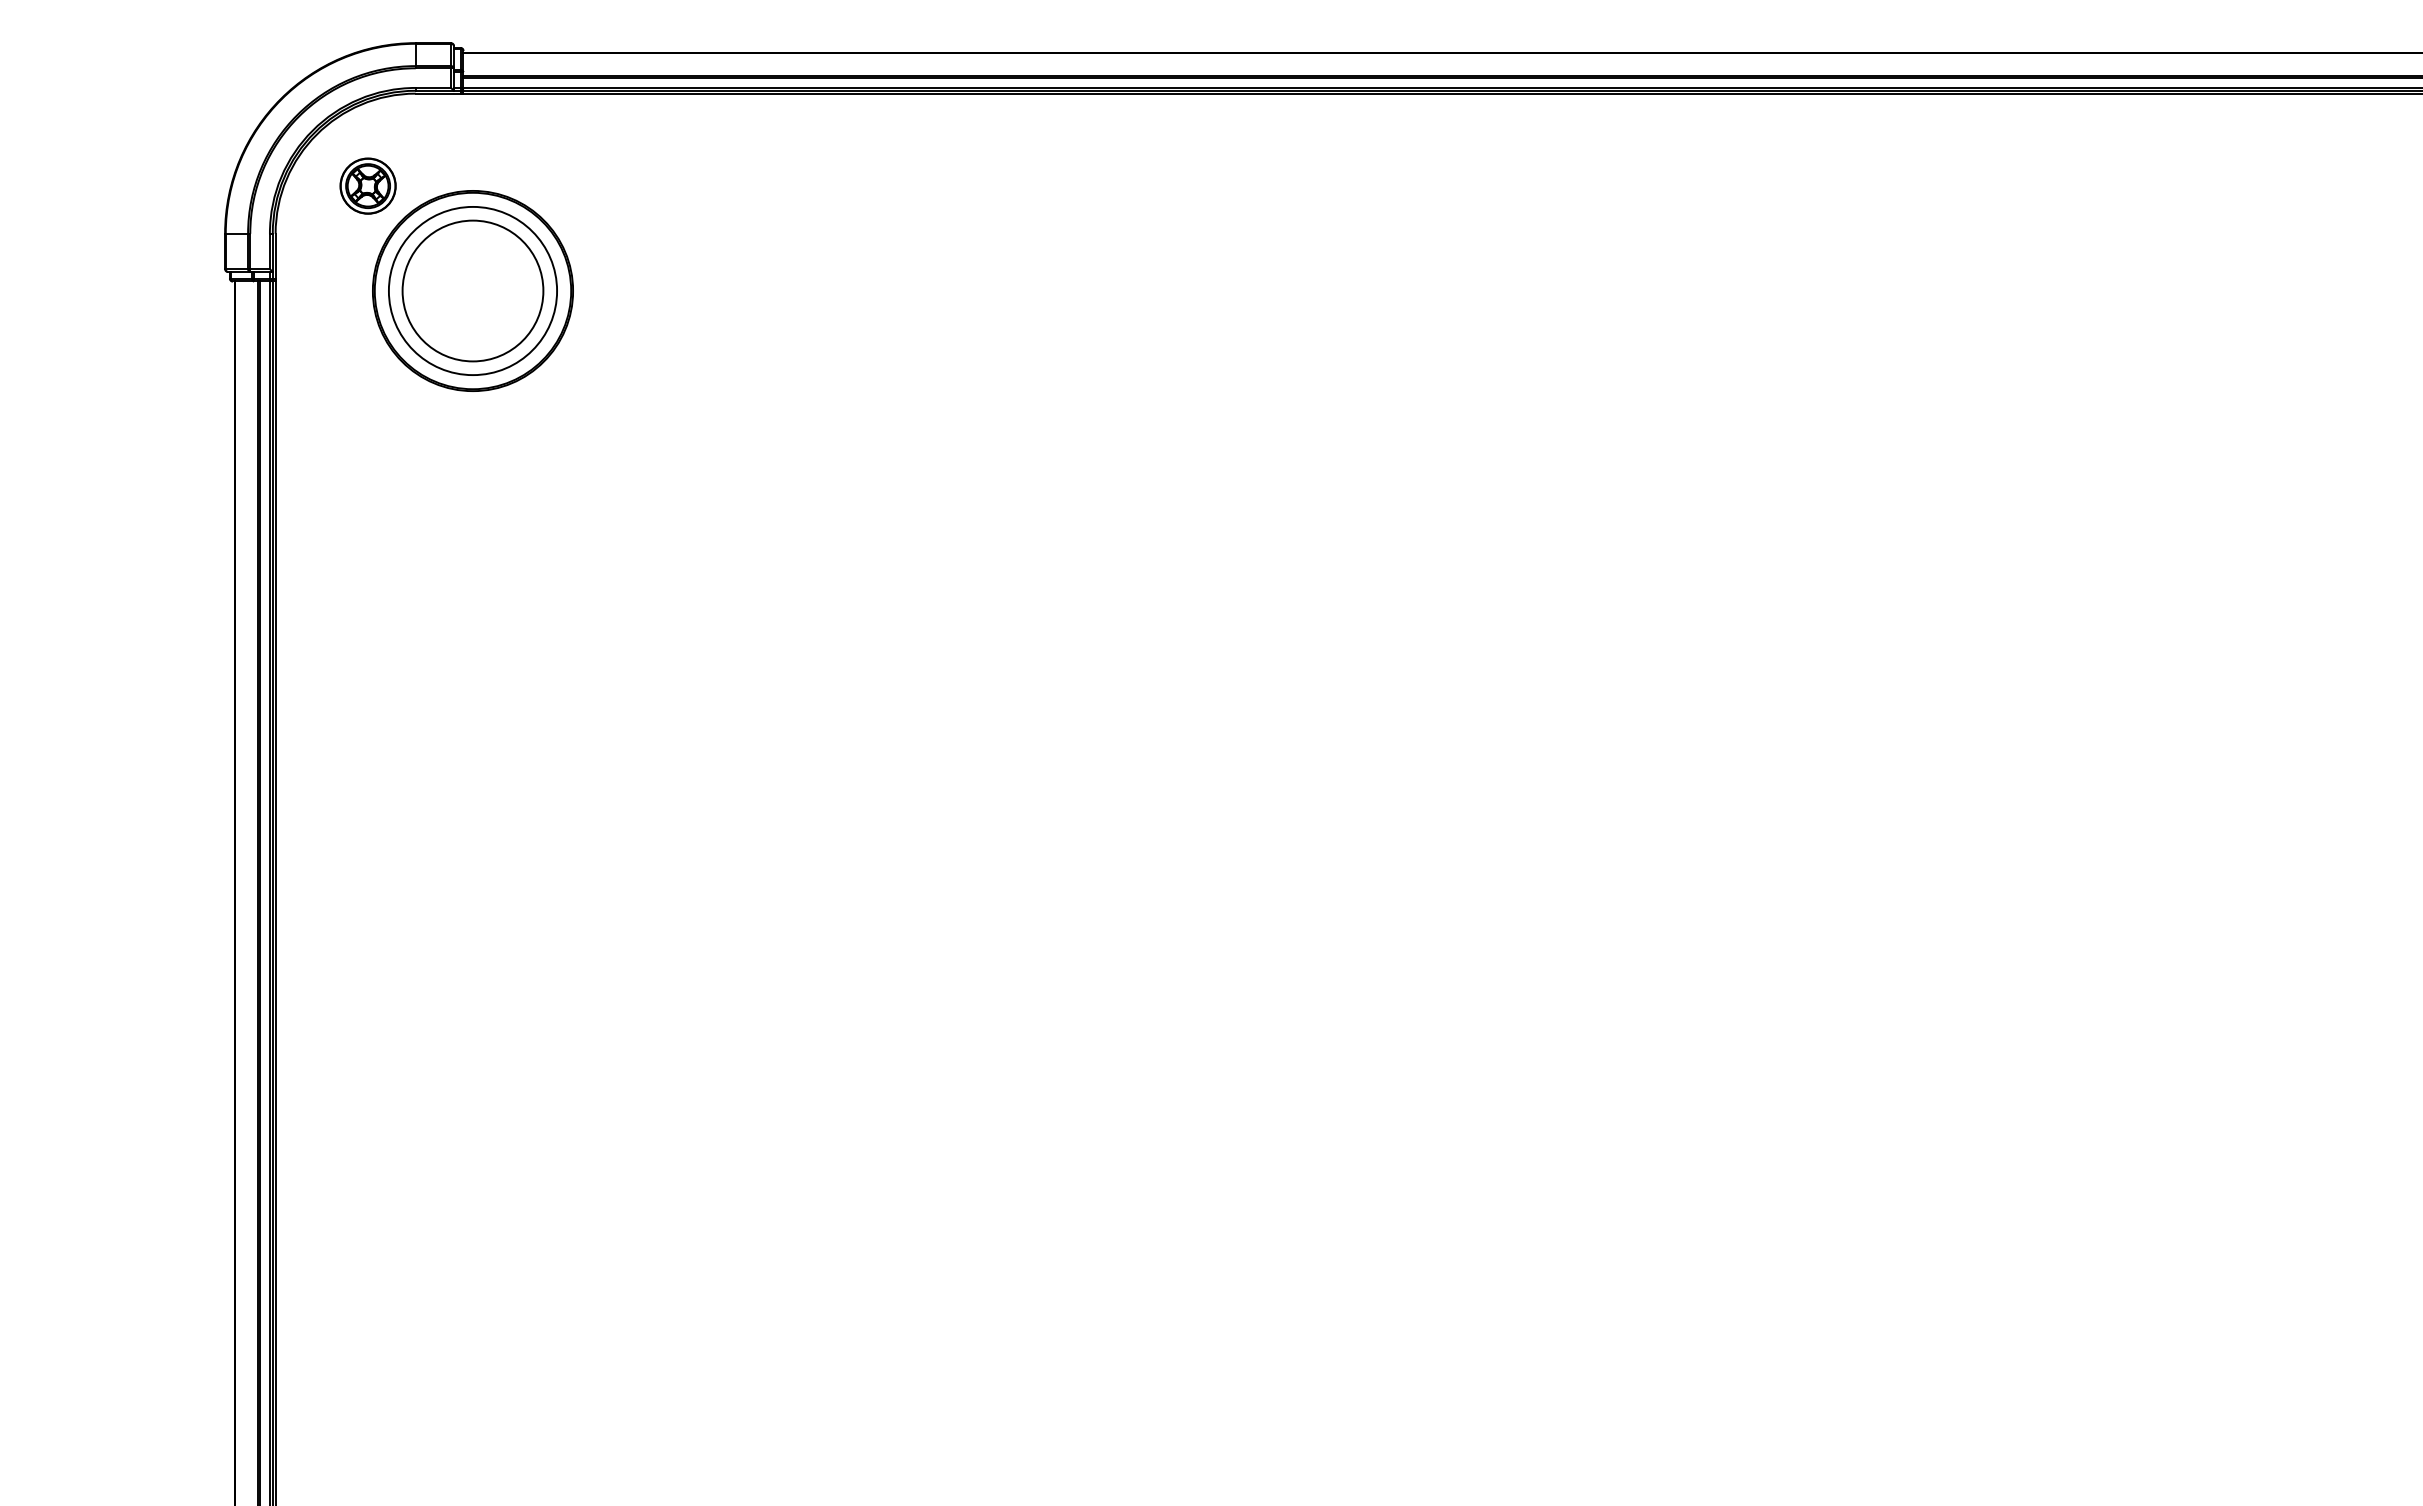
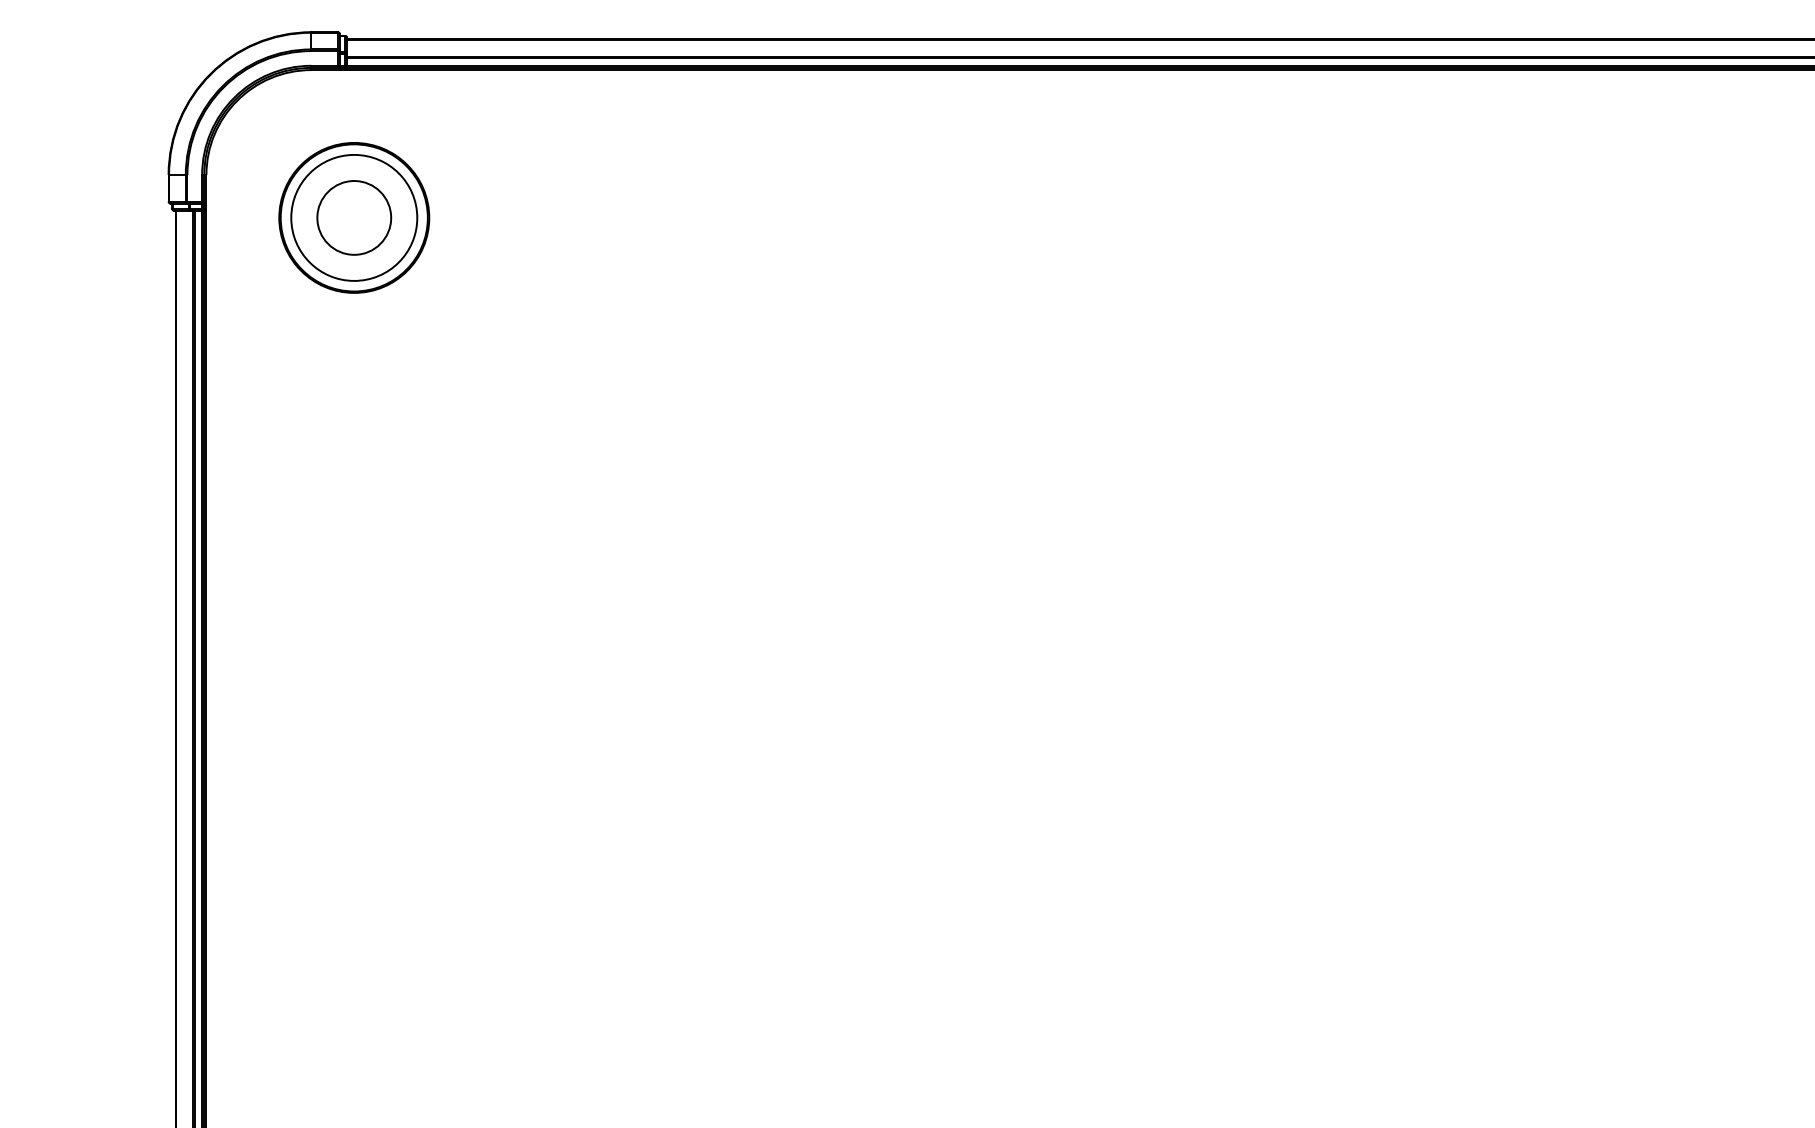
part: (367, 185) -> (275, 138), removed
circle: (472, 290) -> (353, 217), size x0.7

